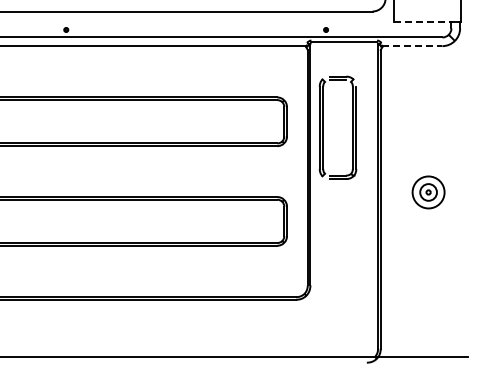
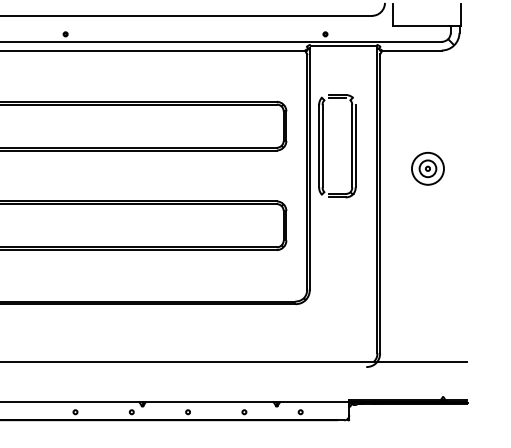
line: (423, 22) -> (422, 26), dashed -> solid
line: (412, 46) -> (411, 50), dashed -> solid
part: (324, 128) -> (323, 146), moved
part: (428, 192) -> (427, 168), moved

